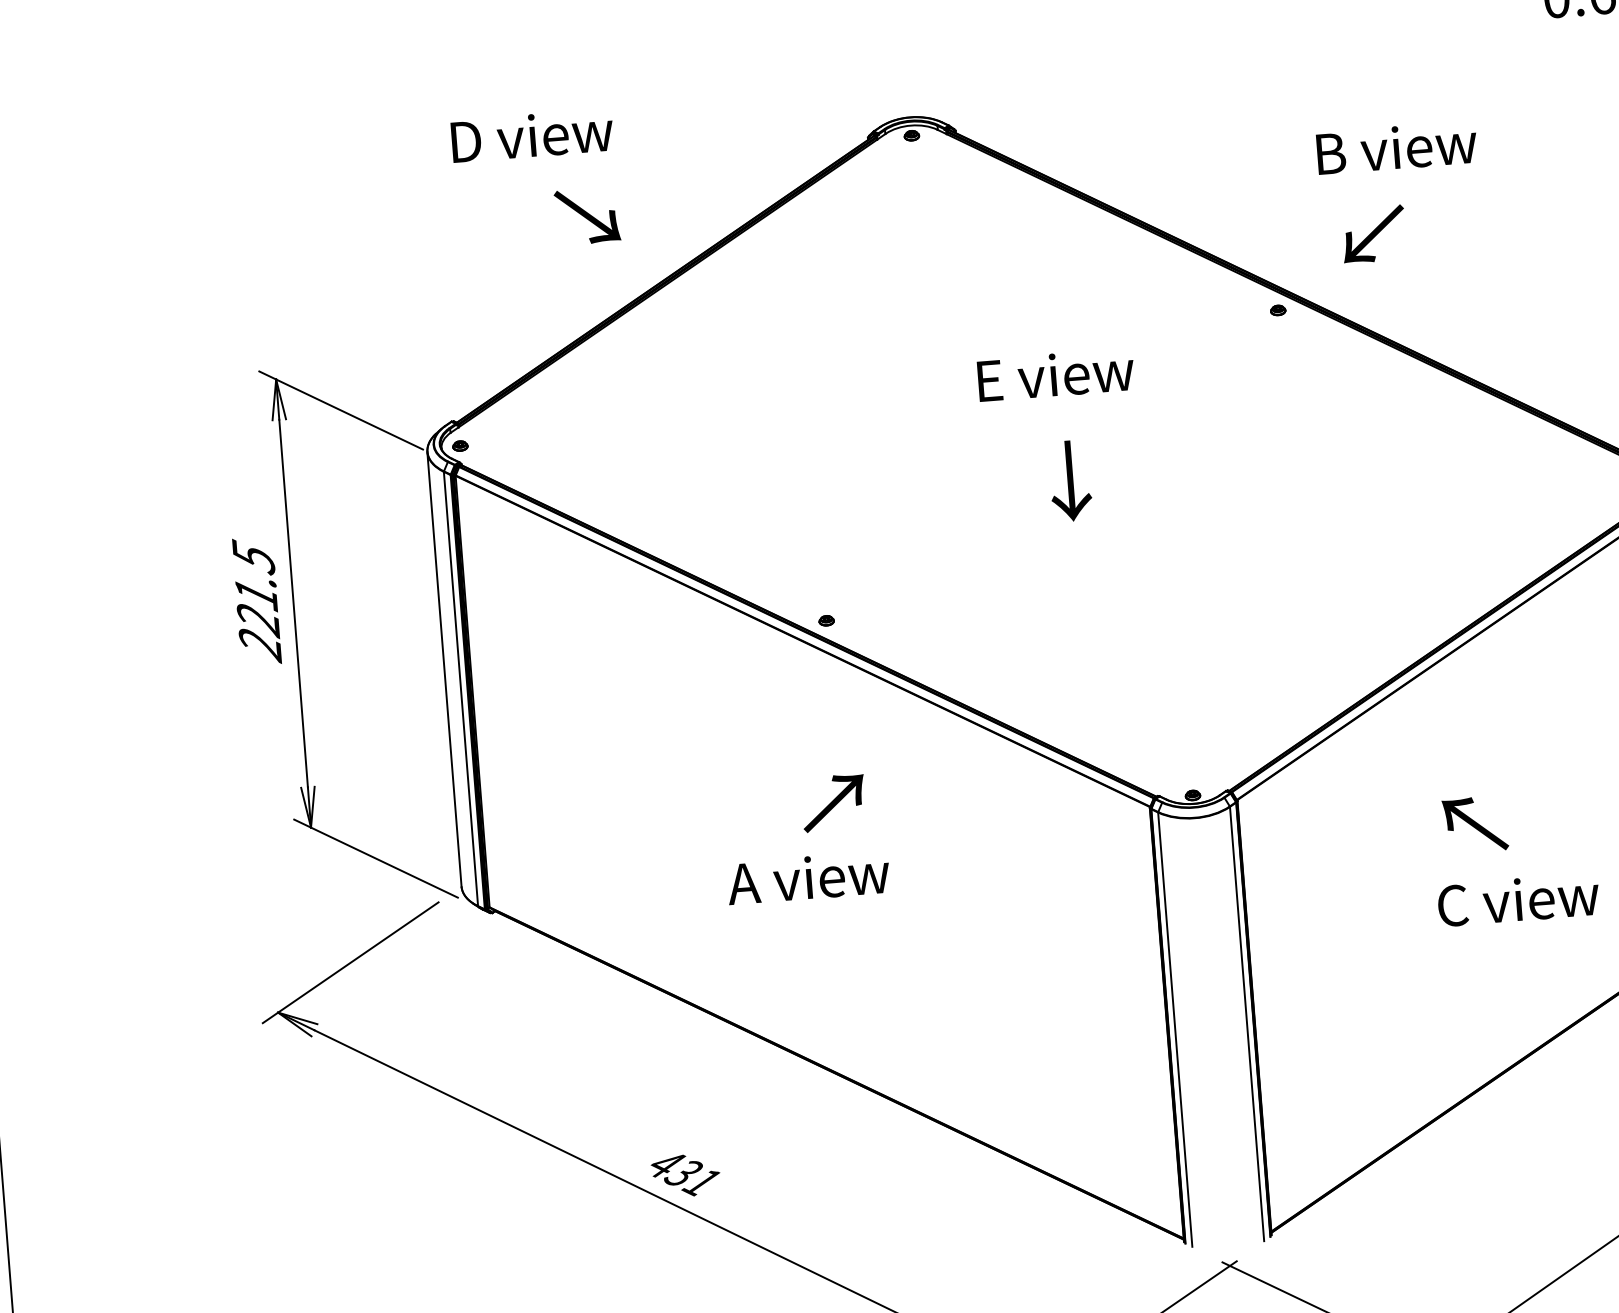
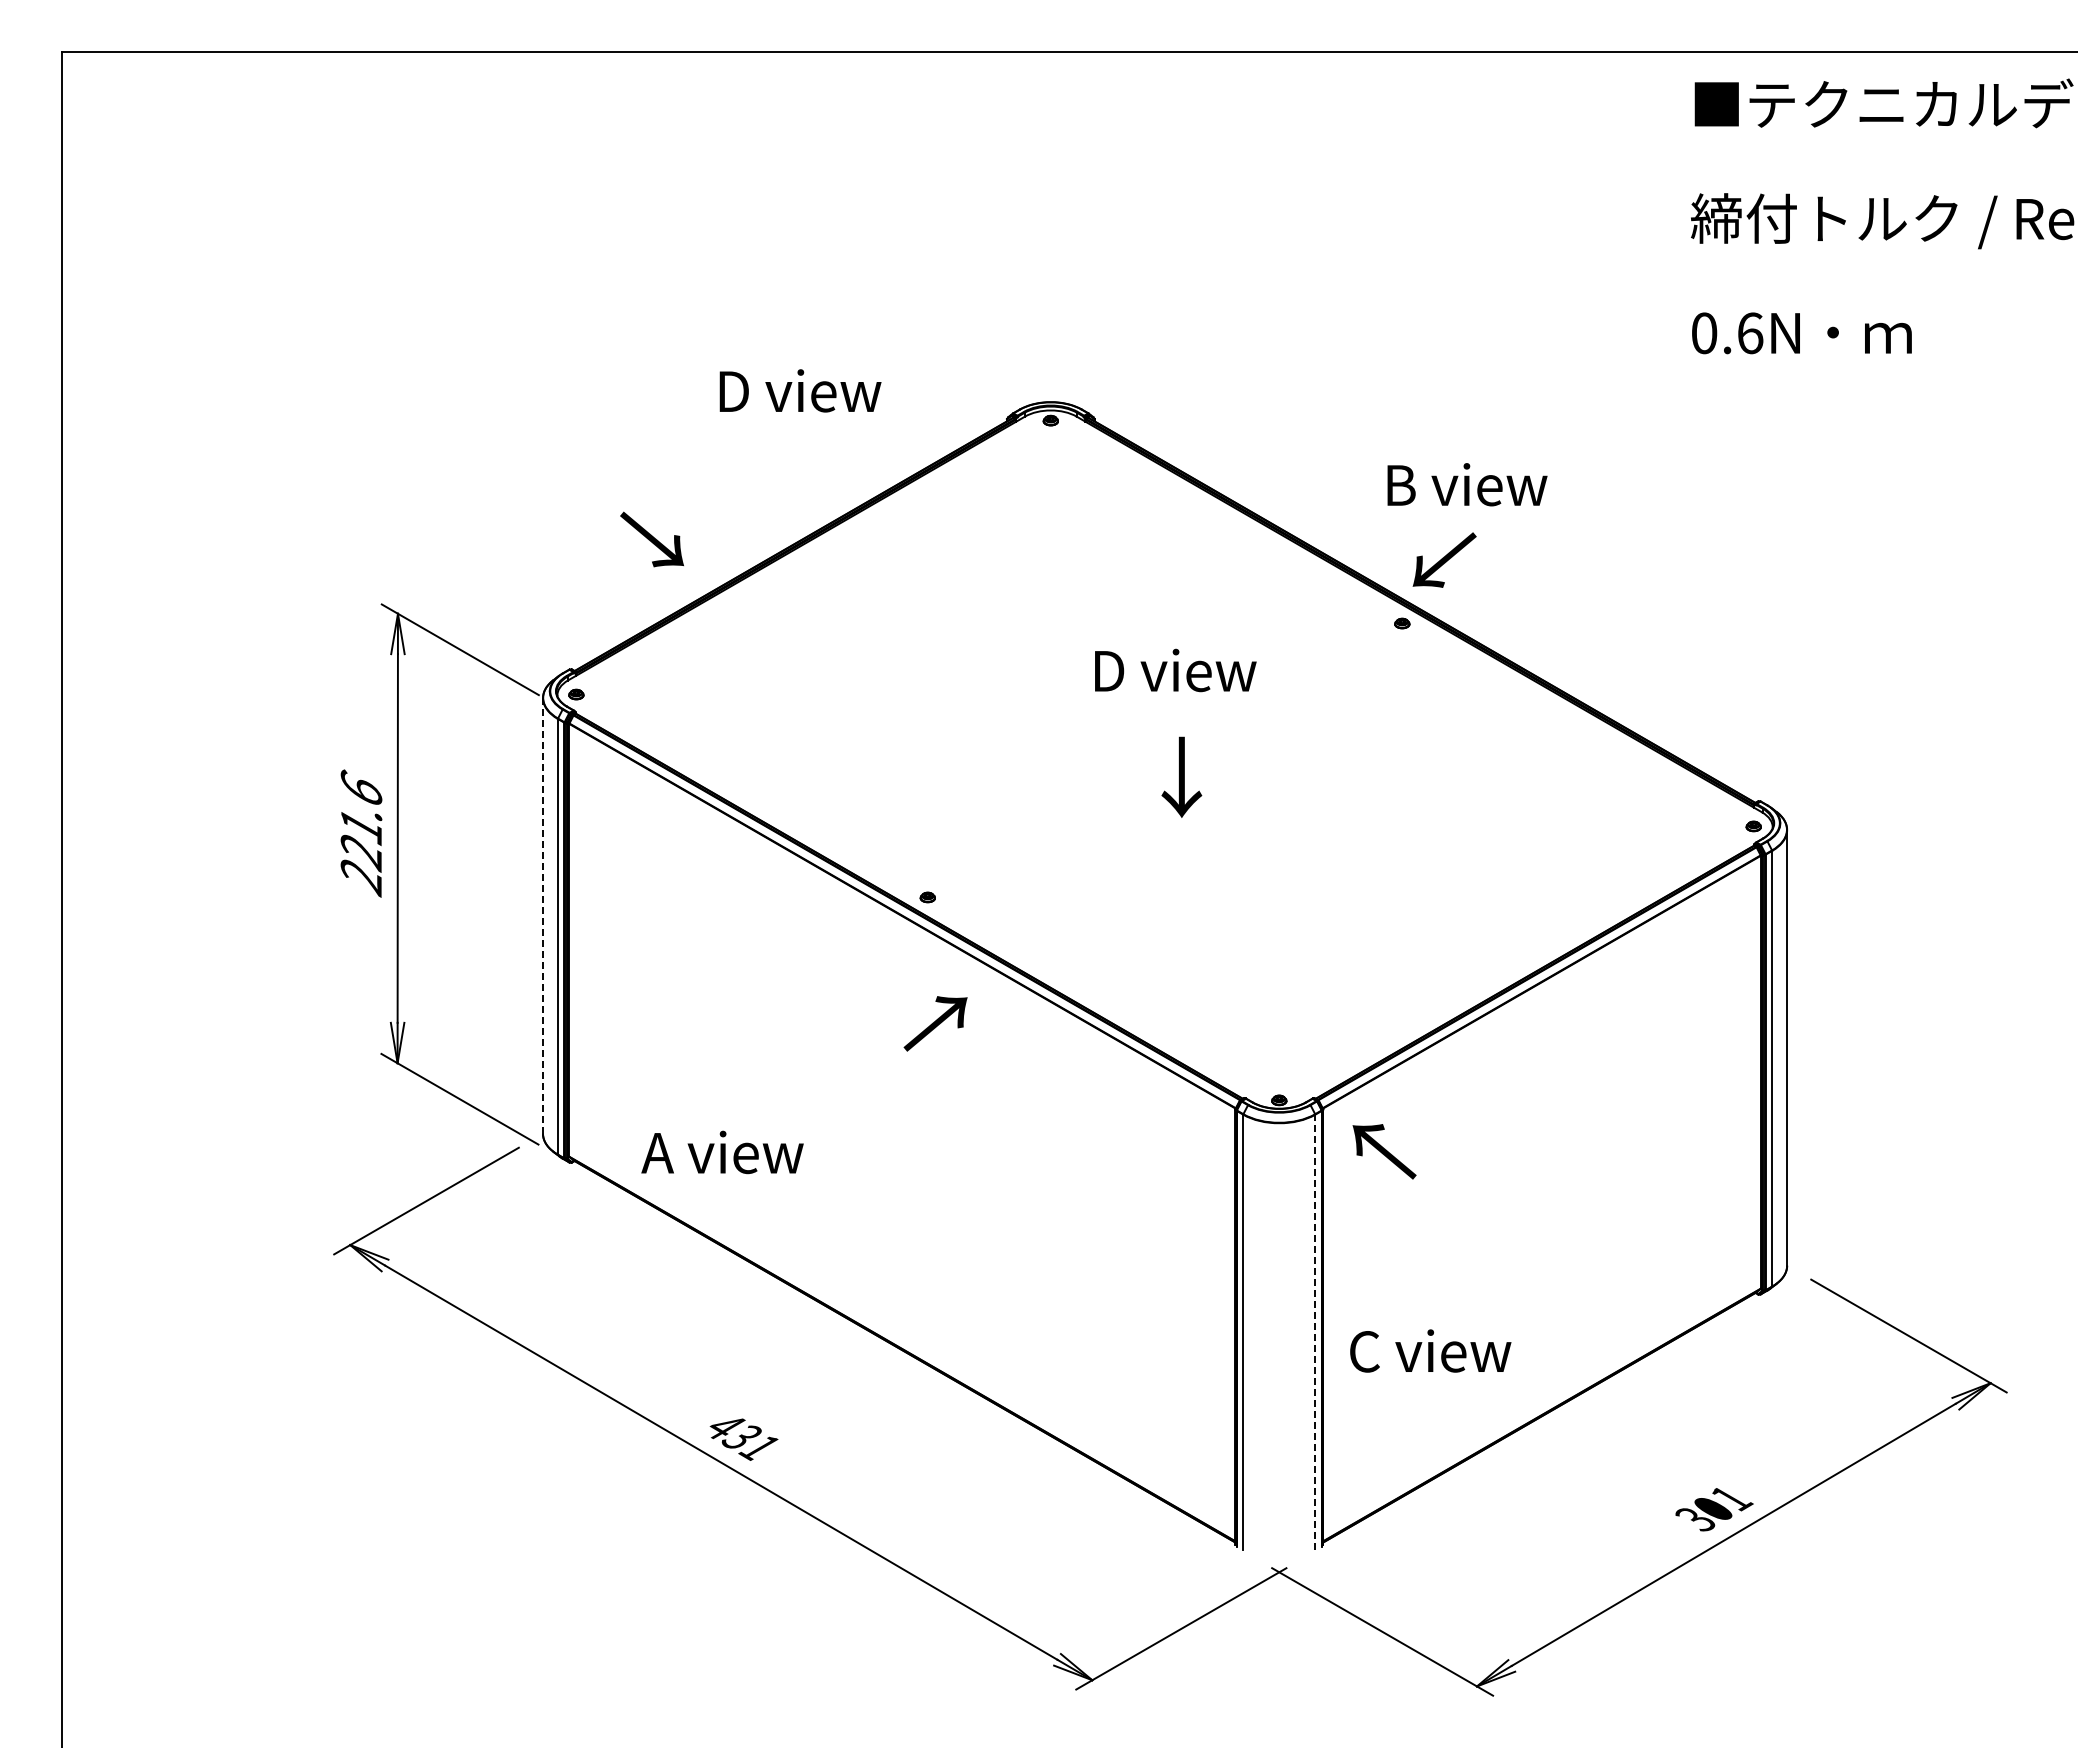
text: (532, 135) -> (800, 390), moved
text: (1396, 147) -> (1467, 484), moved
text: (586, 216) -> (651, 539), moved
text: (1373, 233) -> (1444, 559), moved
text: (1055, 375) -> (1175, 670), E view -> D view
text: (253, 556) -> (361, 788), 221.5 -> 221.6
line: (444, 669) -> (543, 916), solid -> dashed
text: (833, 802) -> (935, 1023), moved
text: (1475, 824) -> (1384, 1151), moved
text: (808, 878) -> (722, 1152), moved
text: (1518, 899) -> (1430, 1350), moved
line: (1247, 1024) -> (1315, 1332), solid -> dashed

